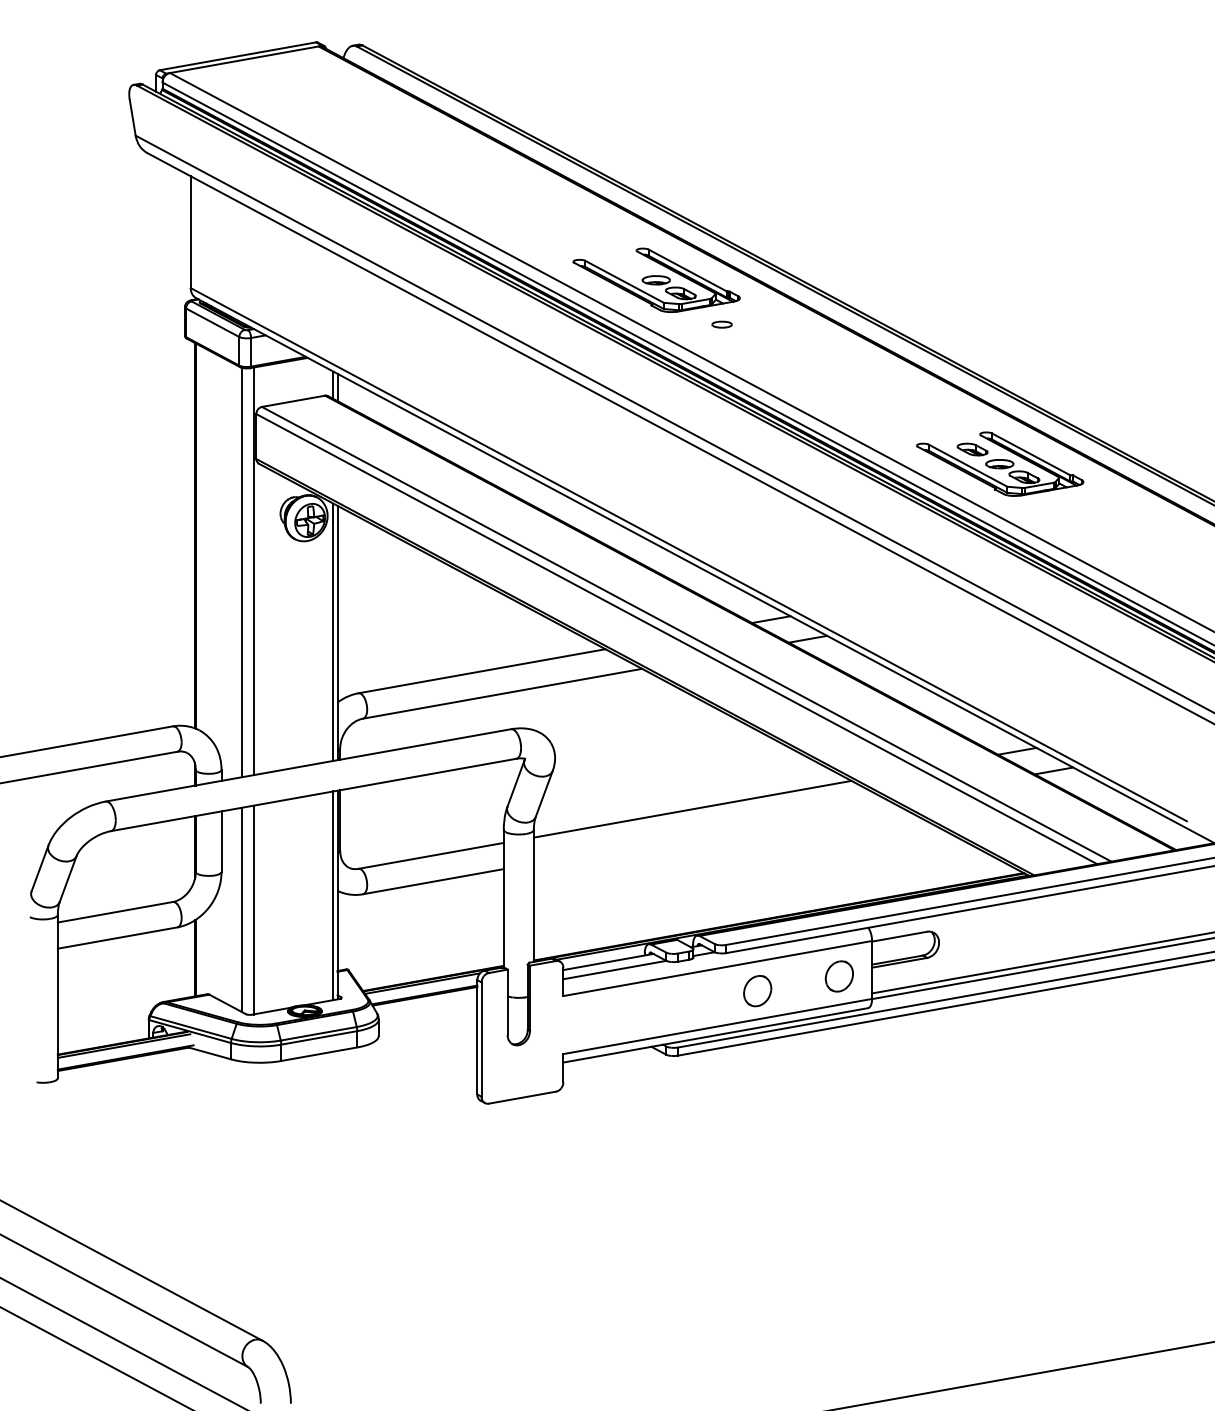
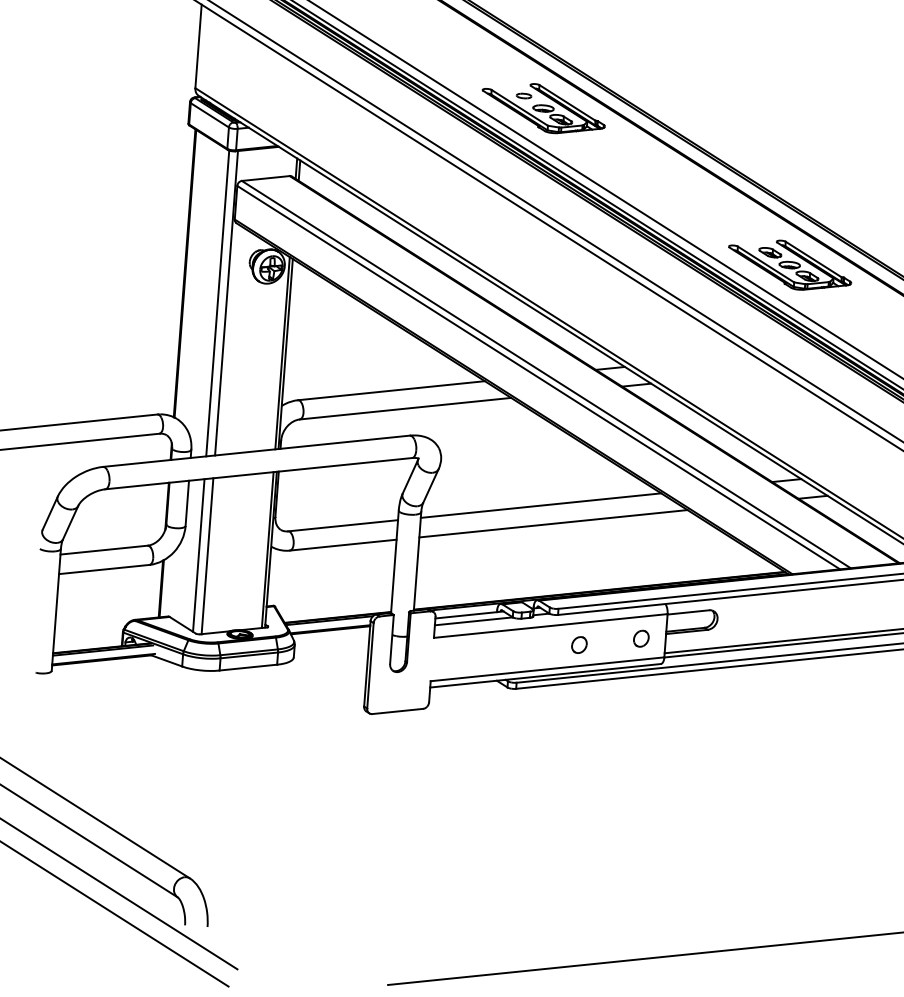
part: (721, 324) -> (523, 95), moved
line: (710, 831) -> (553, 523), added
part: (839, 976) -> (641, 638), size x0.71
part: (757, 990) -> (579, 644), size x0.71

